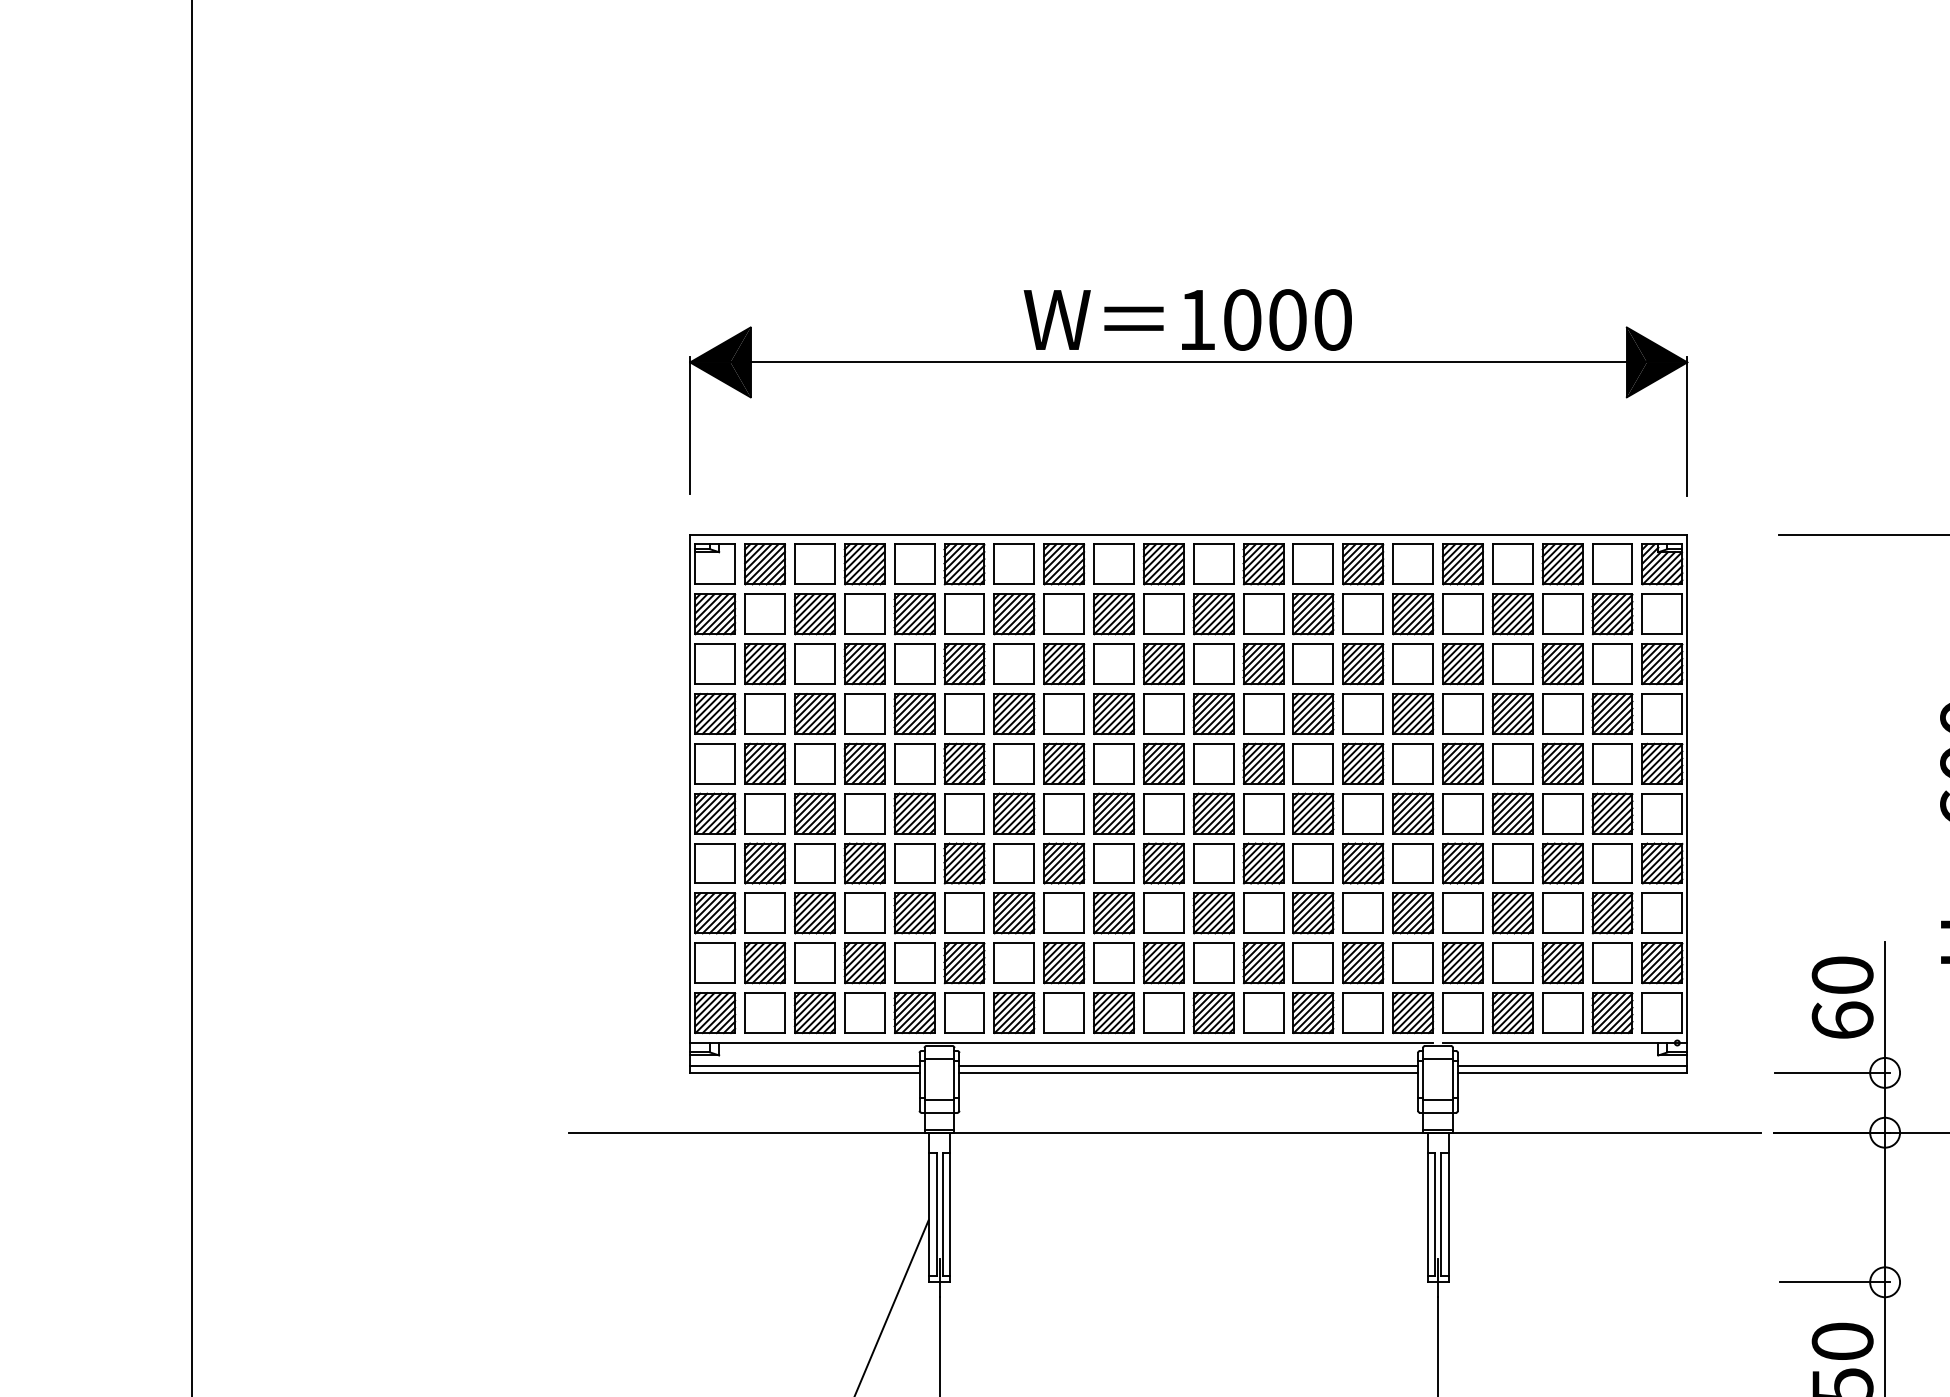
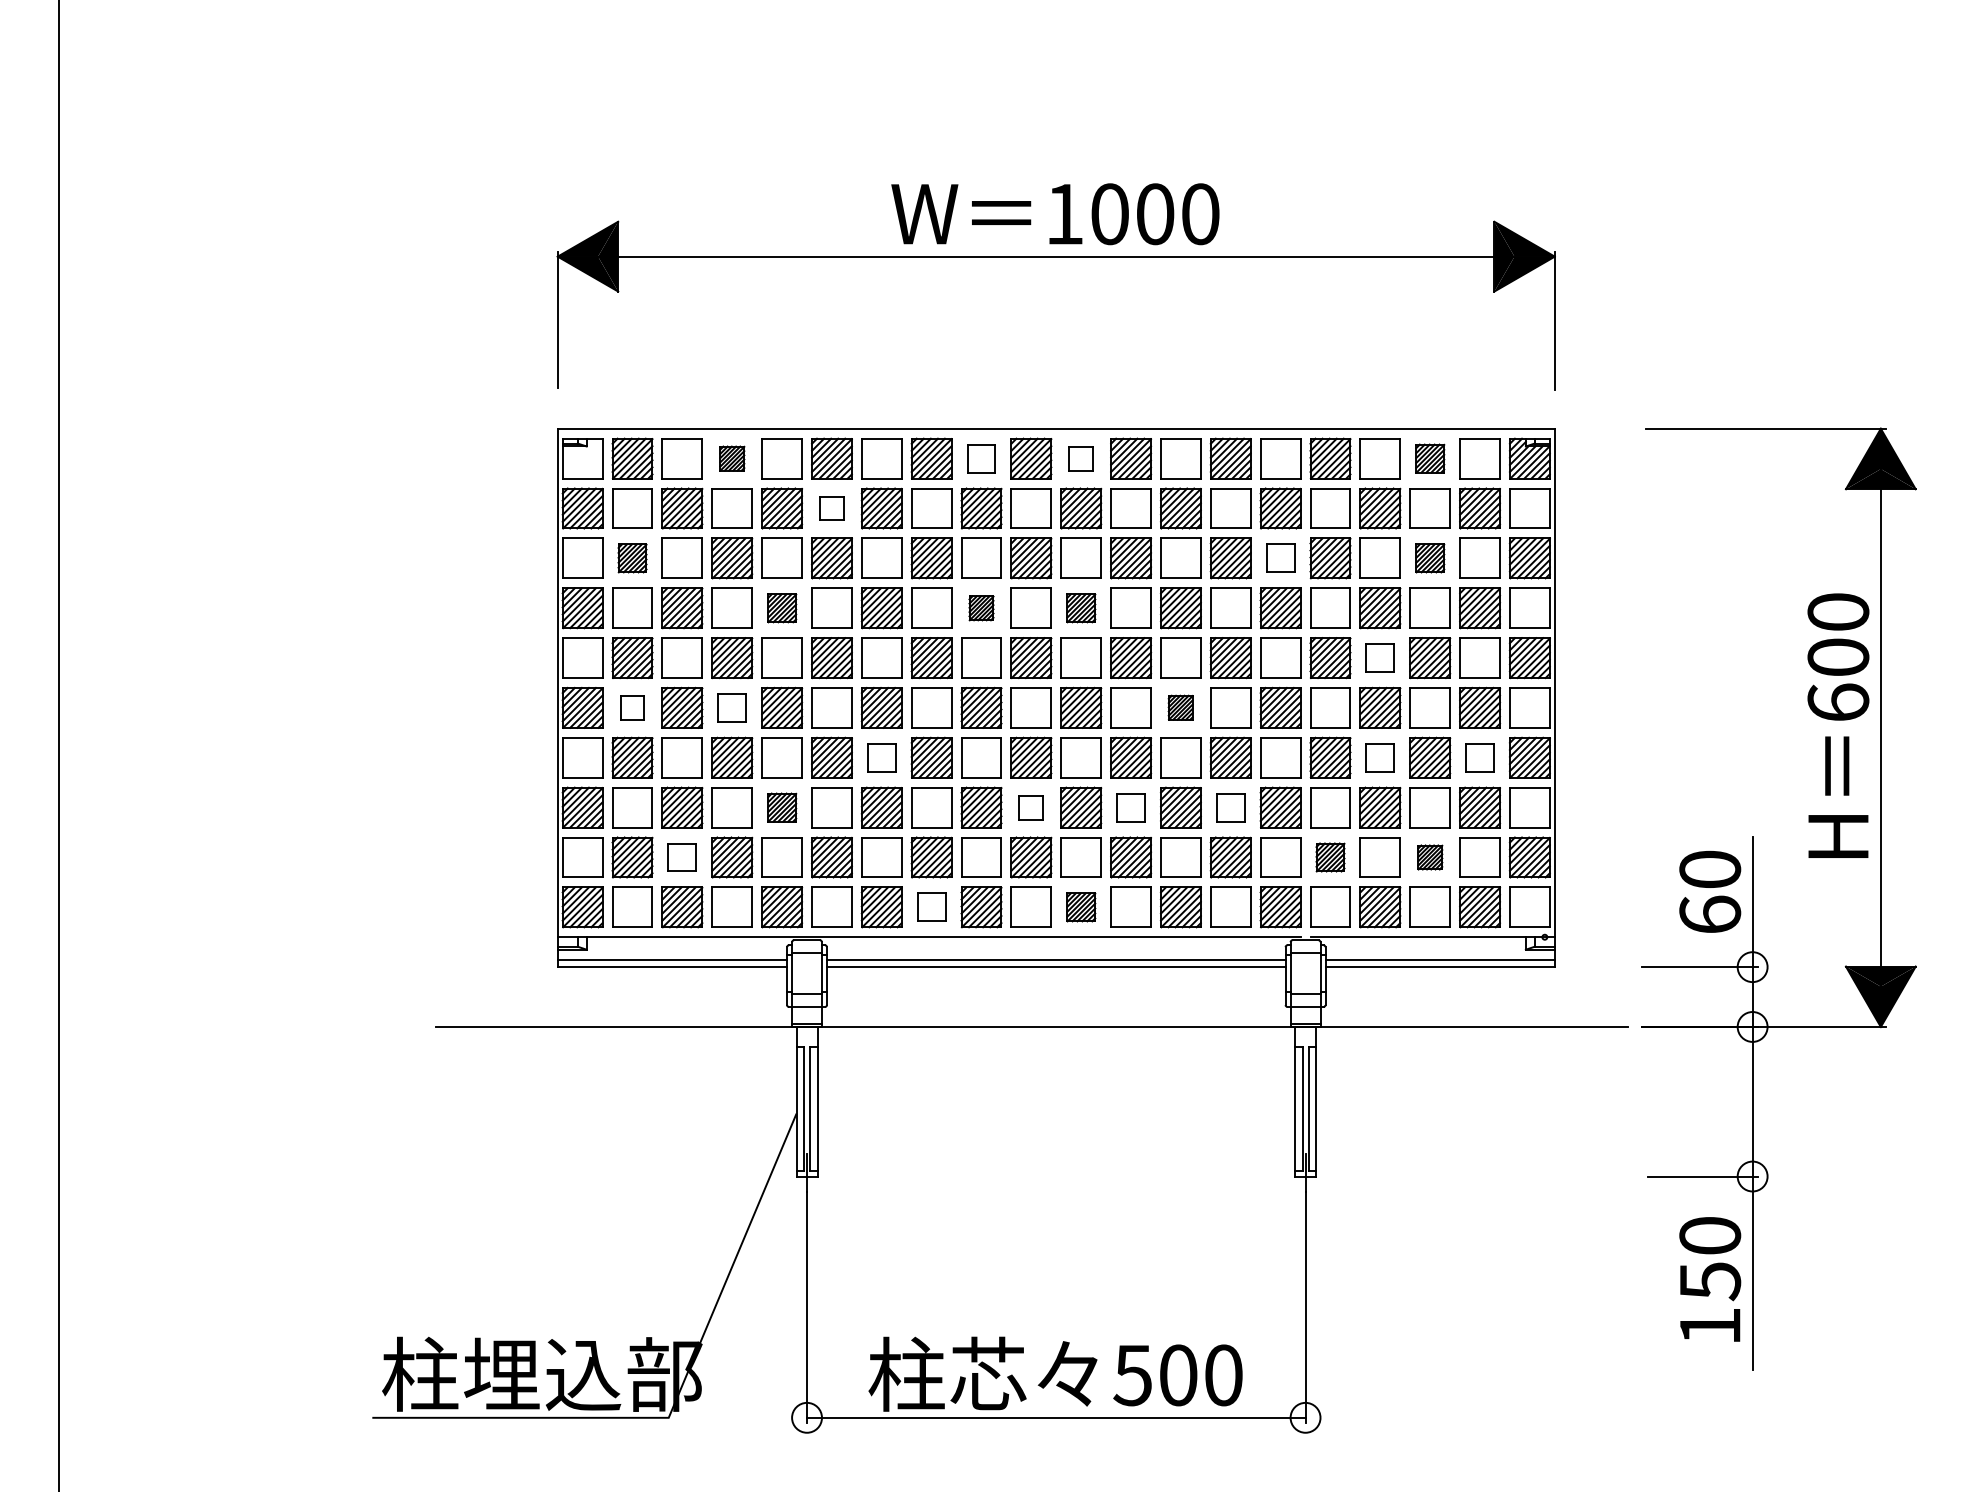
part: (864, 564) -> (732, 458), size x0.6
part: (1113, 564) -> (981, 458), size x0.7
part: (1212, 564) -> (1080, 458), size x0.6
part: (1562, 564) -> (1430, 458), size x0.7
part: (963, 614) -> (831, 508), size x0.6
part: (1412, 663) -> (1280, 557), size x0.7
part: (764, 664) -> (632, 558), size x0.7
part: (1562, 664) -> (1430, 558), size x0.7
part: (914, 714) -> (782, 608), size x0.7
part: (1113, 714) -> (981, 608), size x0.6
part: (1213, 714) -> (1081, 608), size x0.7
part: (1511, 763) -> (1379, 657), size x0.7
part: (764, 813) -> (632, 707), size x0.6
part: (863, 813) -> (731, 707), size x0.7
part: (1312, 813) -> (1180, 707), size x0.6
part: (1013, 863) -> (881, 757), size x0.7
part: (1511, 863) -> (1379, 757), size x0.7
part: (1611, 863) -> (1479, 757), size x0.7
part: (914, 913) -> (782, 807), size x0.7
part: (1162, 913) -> (1030, 807), size x0.6
part: (1262, 913) -> (1130, 807), size x0.7
part: (1362, 913) -> (1230, 807), size x0.7
part: (813, 963) -> (681, 857), size x0.7
part: (1462, 963) -> (1330, 857), size x0.7
part: (1562, 963) -> (1430, 857), size x0.6
part: (1063, 1012) -> (931, 906), size x0.7
part: (1213, 1013) -> (1081, 907), size x0.7

